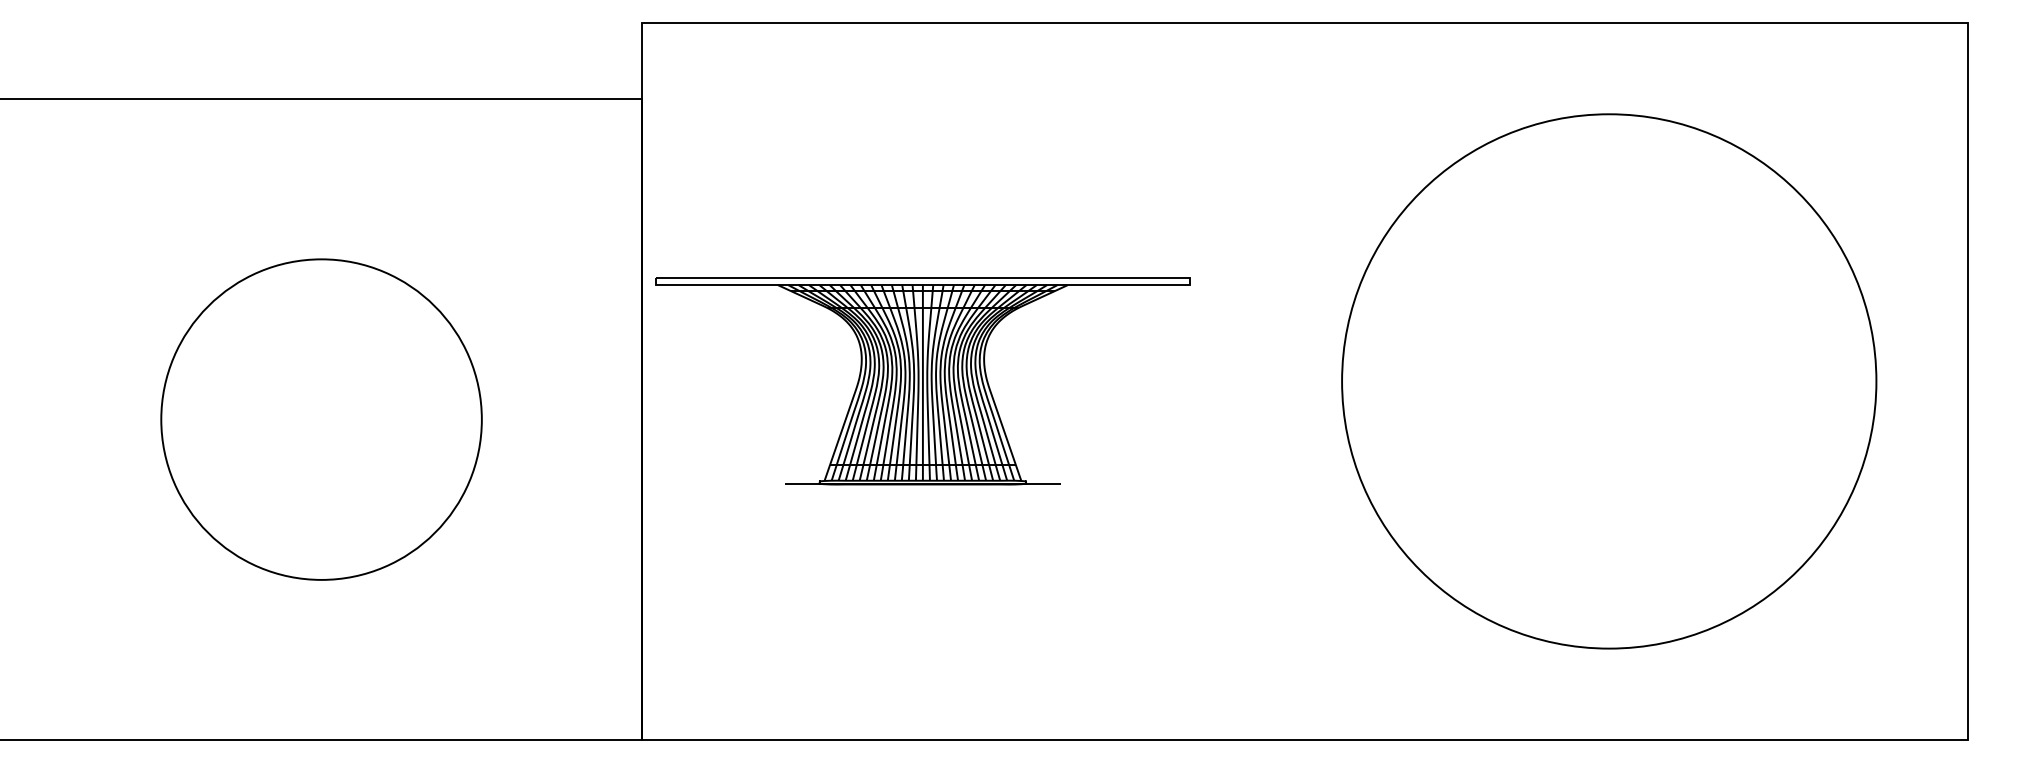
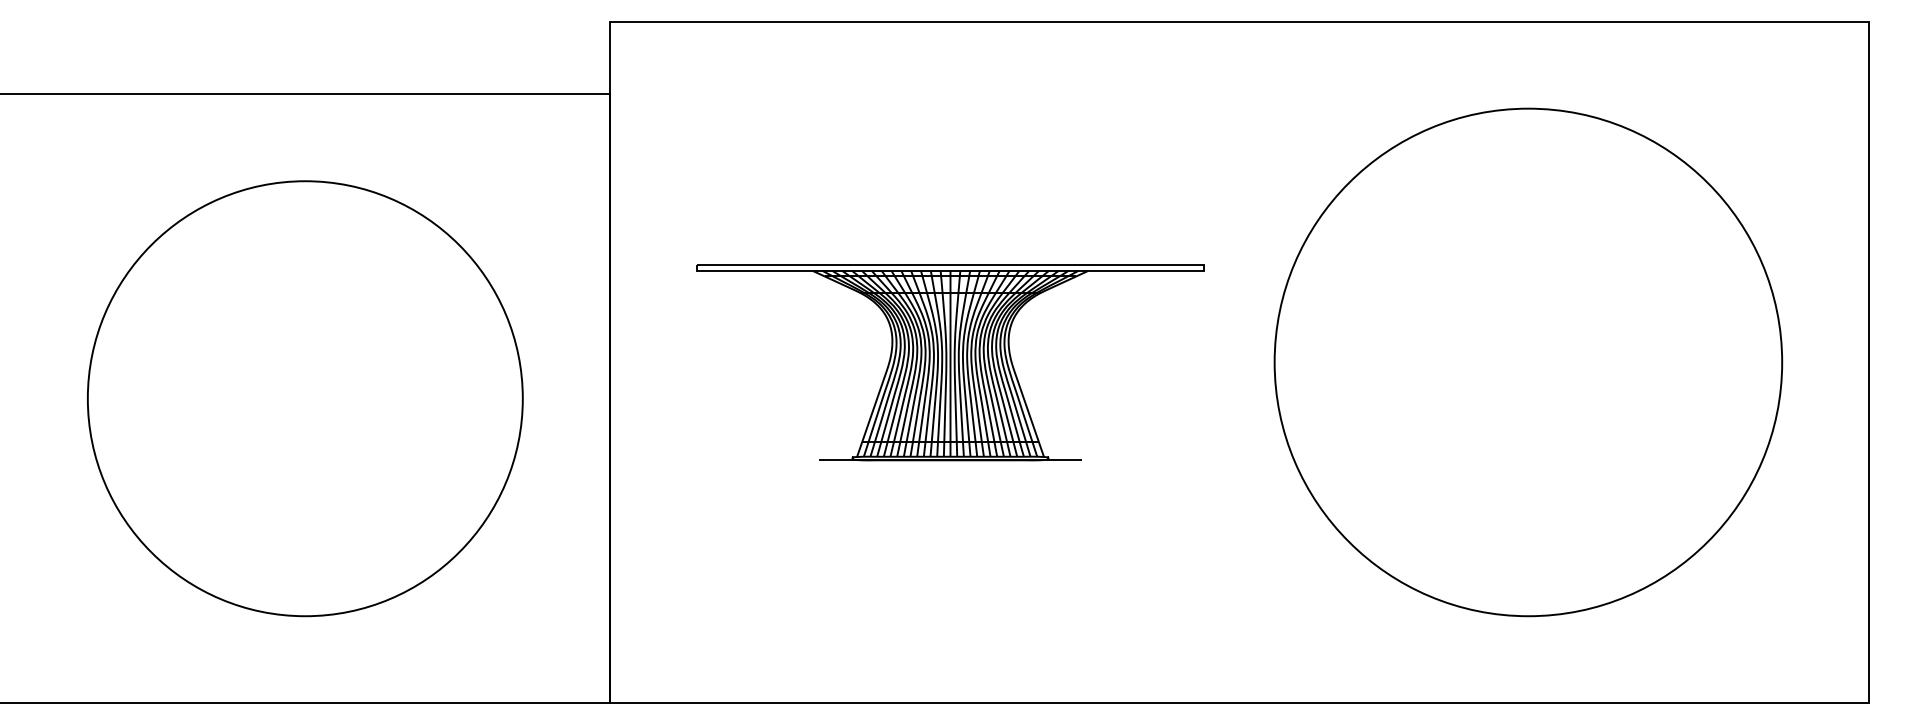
part: (922, 381) -> (950, 362), moved
circle: (320, 419) -> (304, 398), size x1.43

